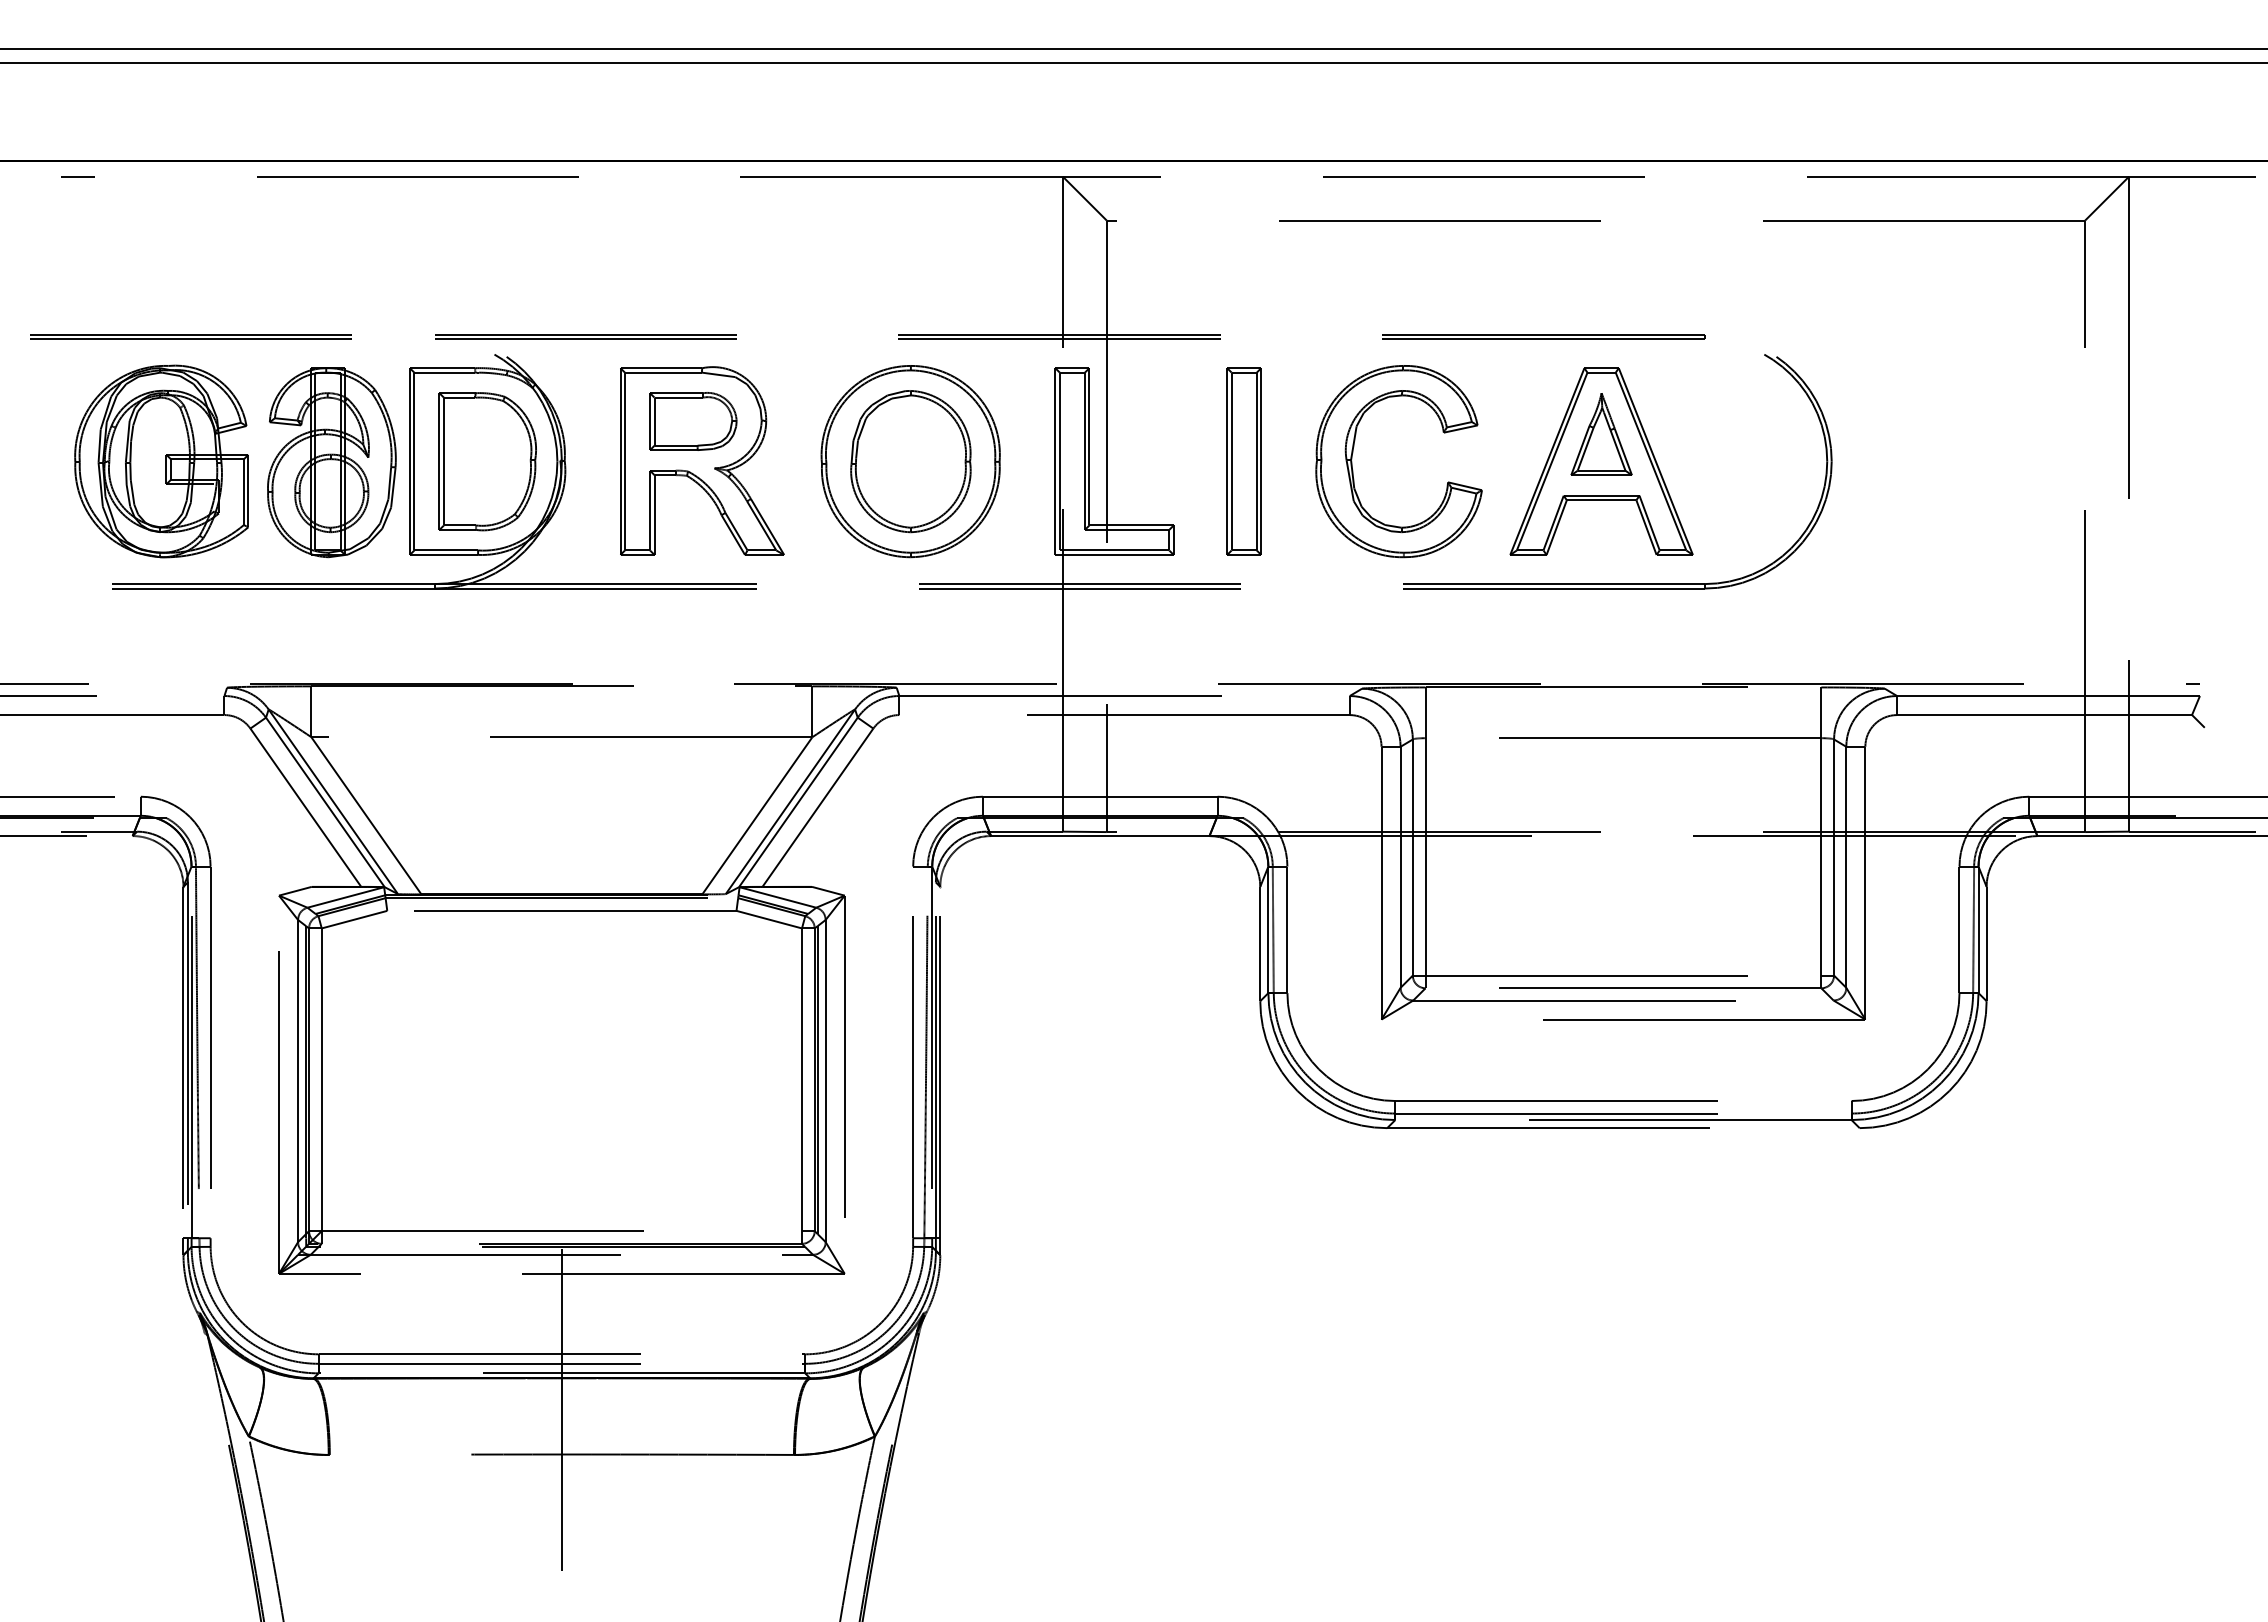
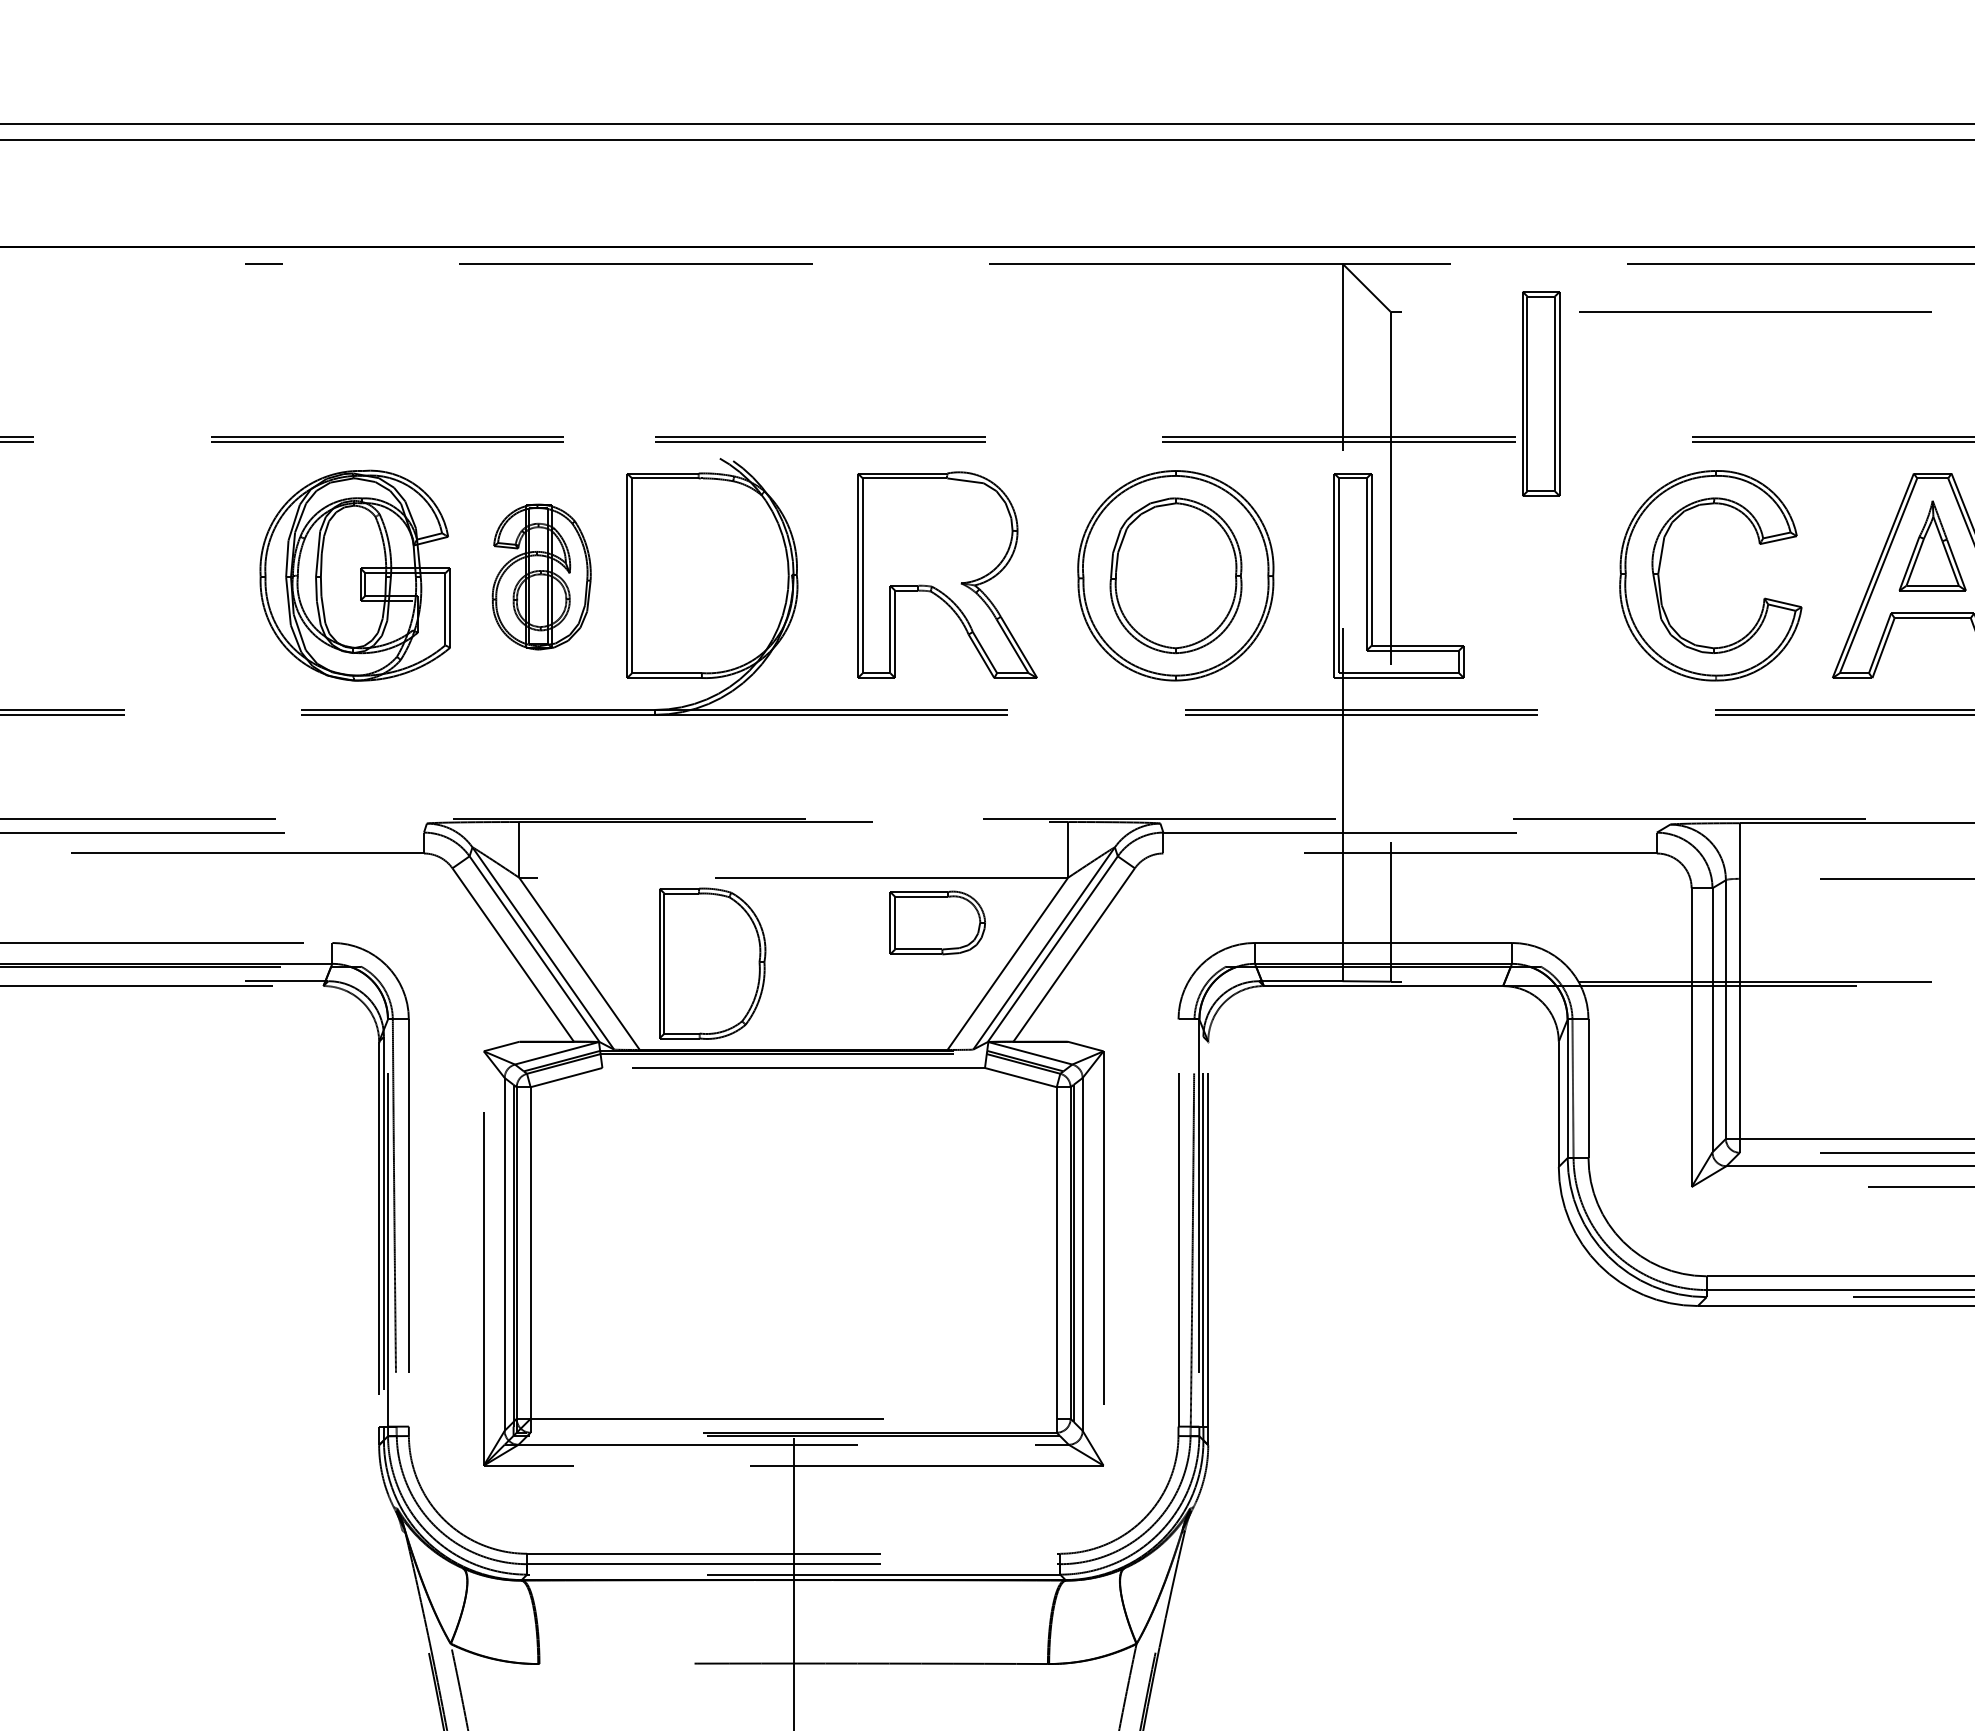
part: (693, 421) -> (937, 922), moved
part: (487, 461) -> (712, 963), moved
part: (1243, 461) -> (1540, 393), moved
part: (331, 462) -> (541, 576), size x0.7

